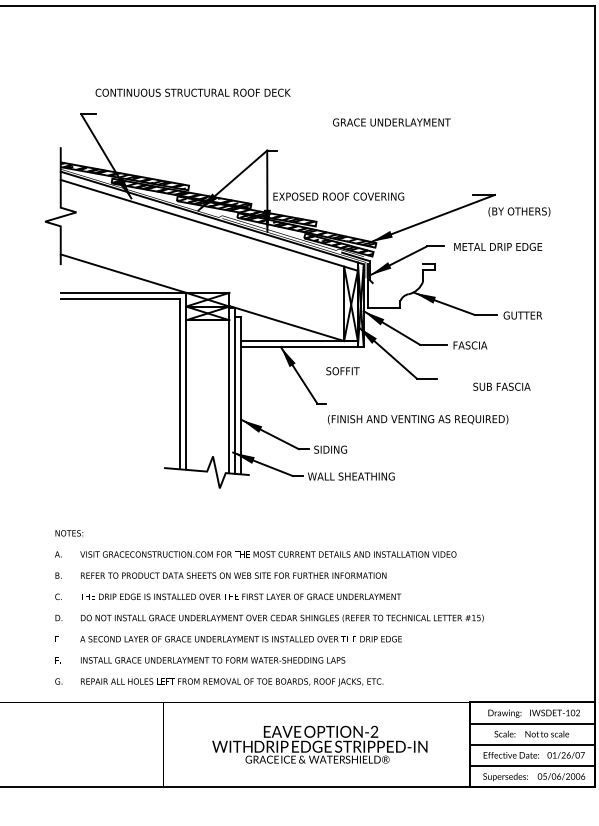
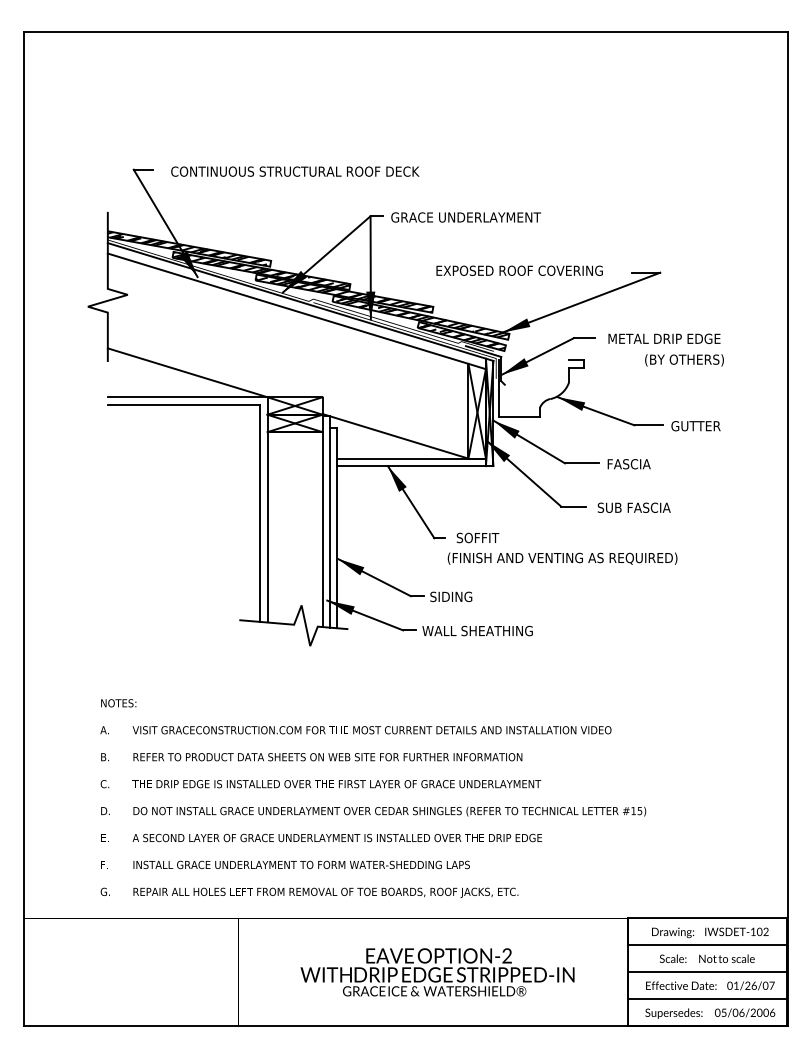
text: (193, 92) -> (295, 171), moved
text: (391, 122) -> (465, 217), moved
text: (338, 196) -> (519, 270), moved
text: (519, 212) -> (684, 360), moved
text: (342, 370) -> (477, 537), moved
text: (501, 386) -> (633, 507), moved

